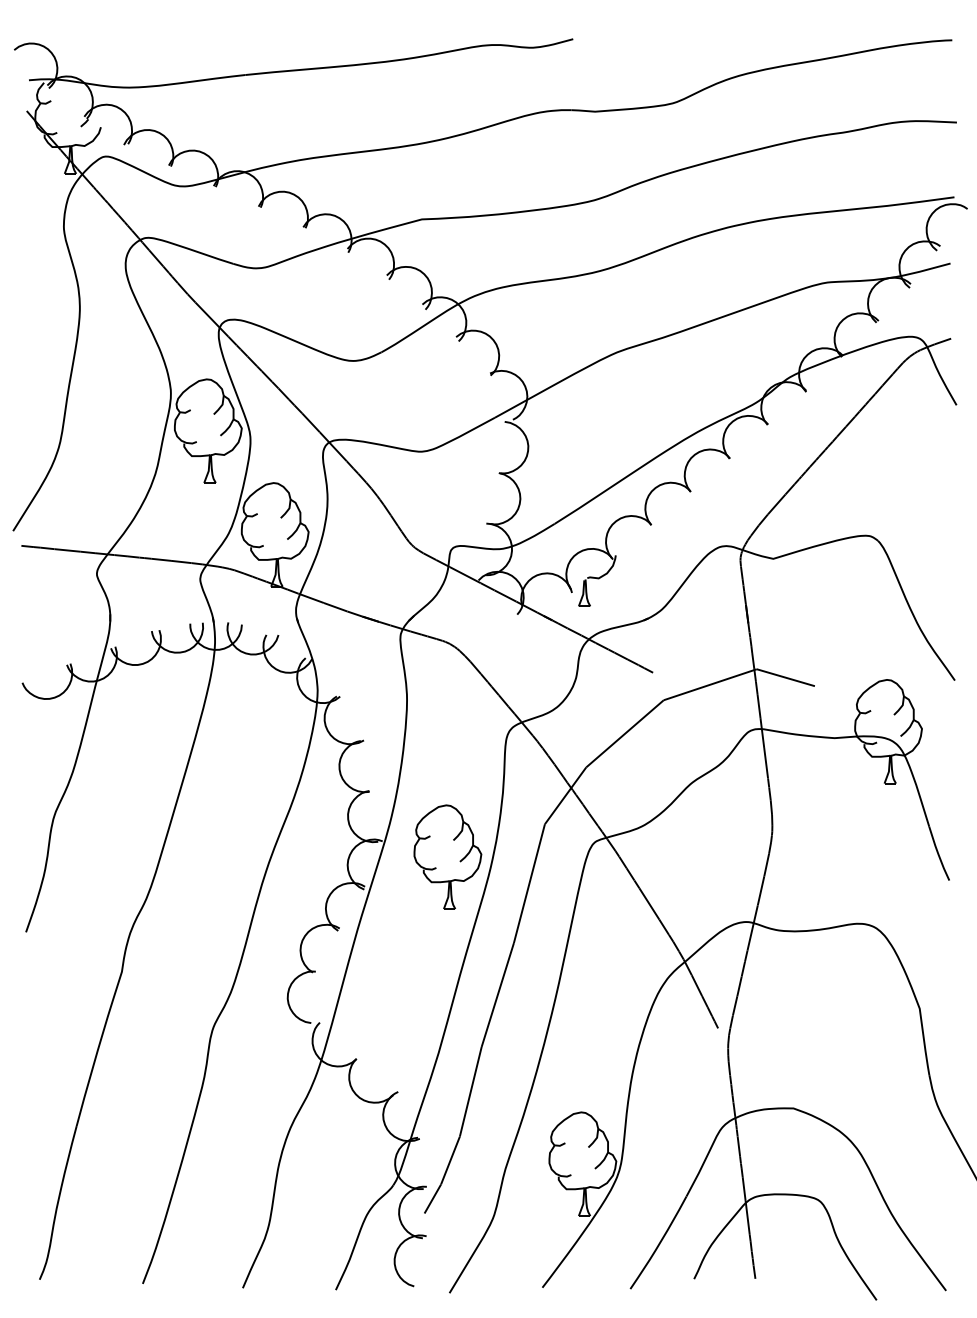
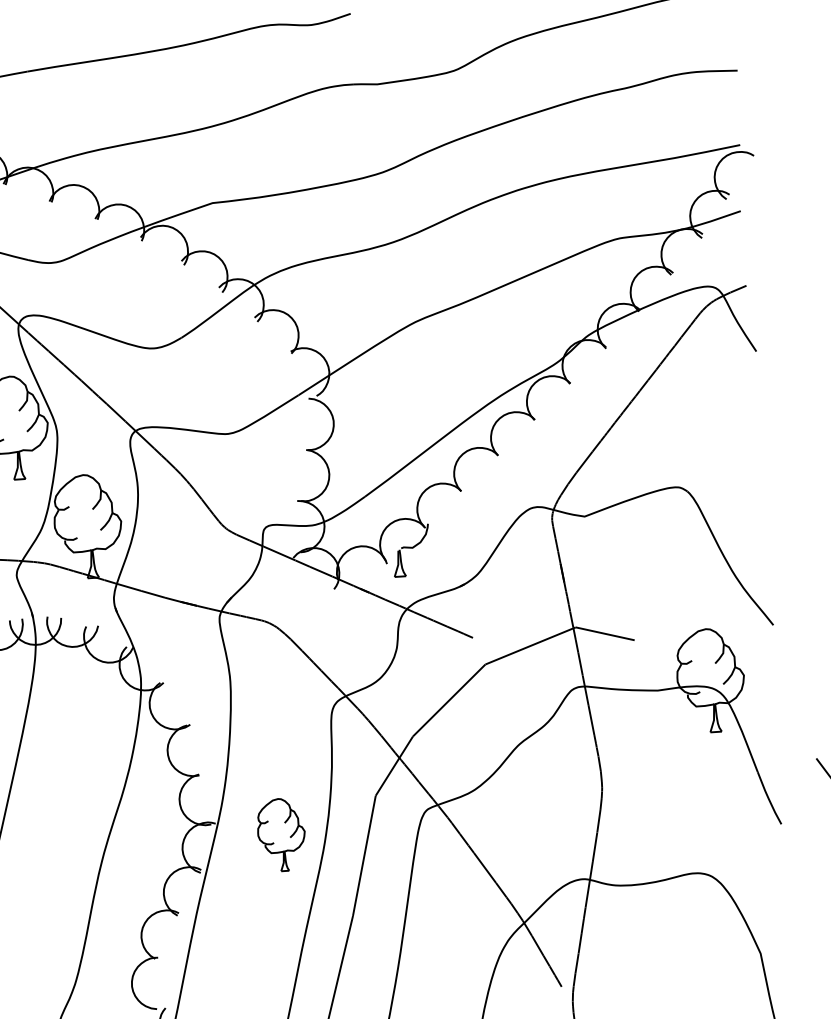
part: (447, 856) -> (281, 834), size x0.7

